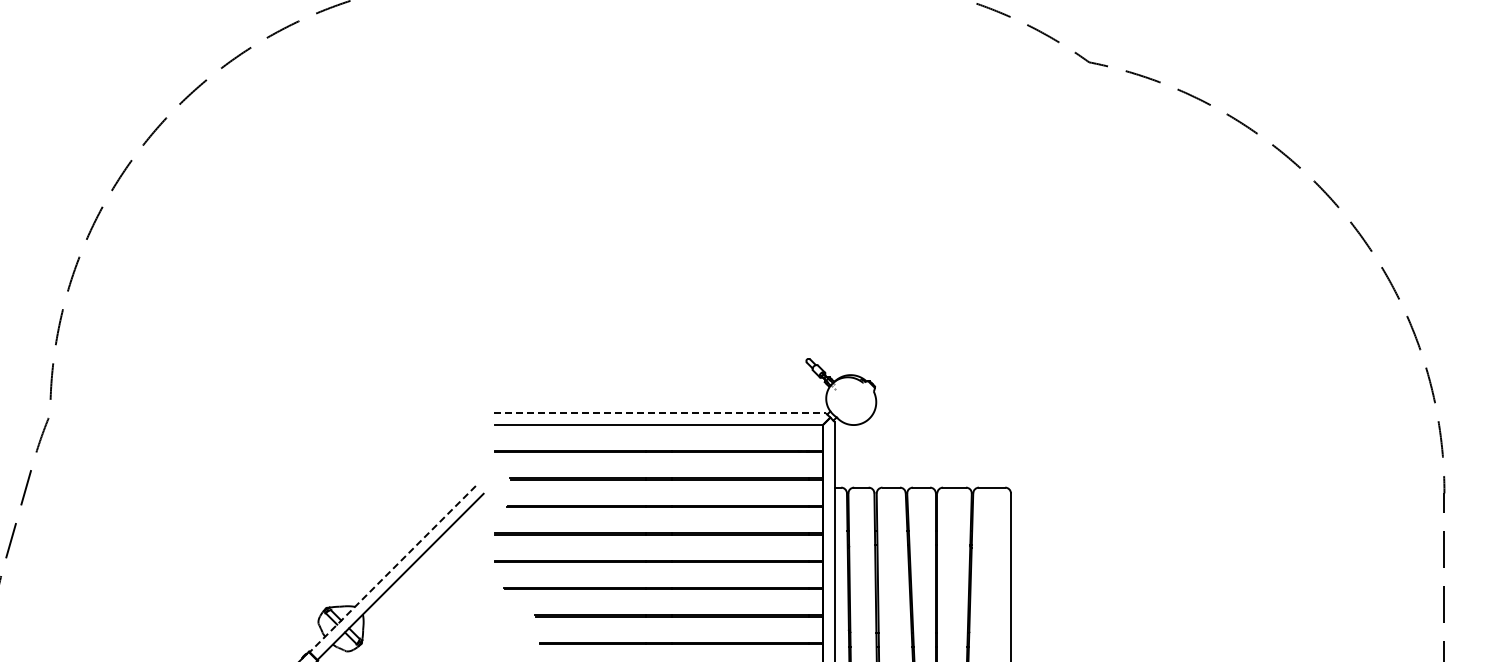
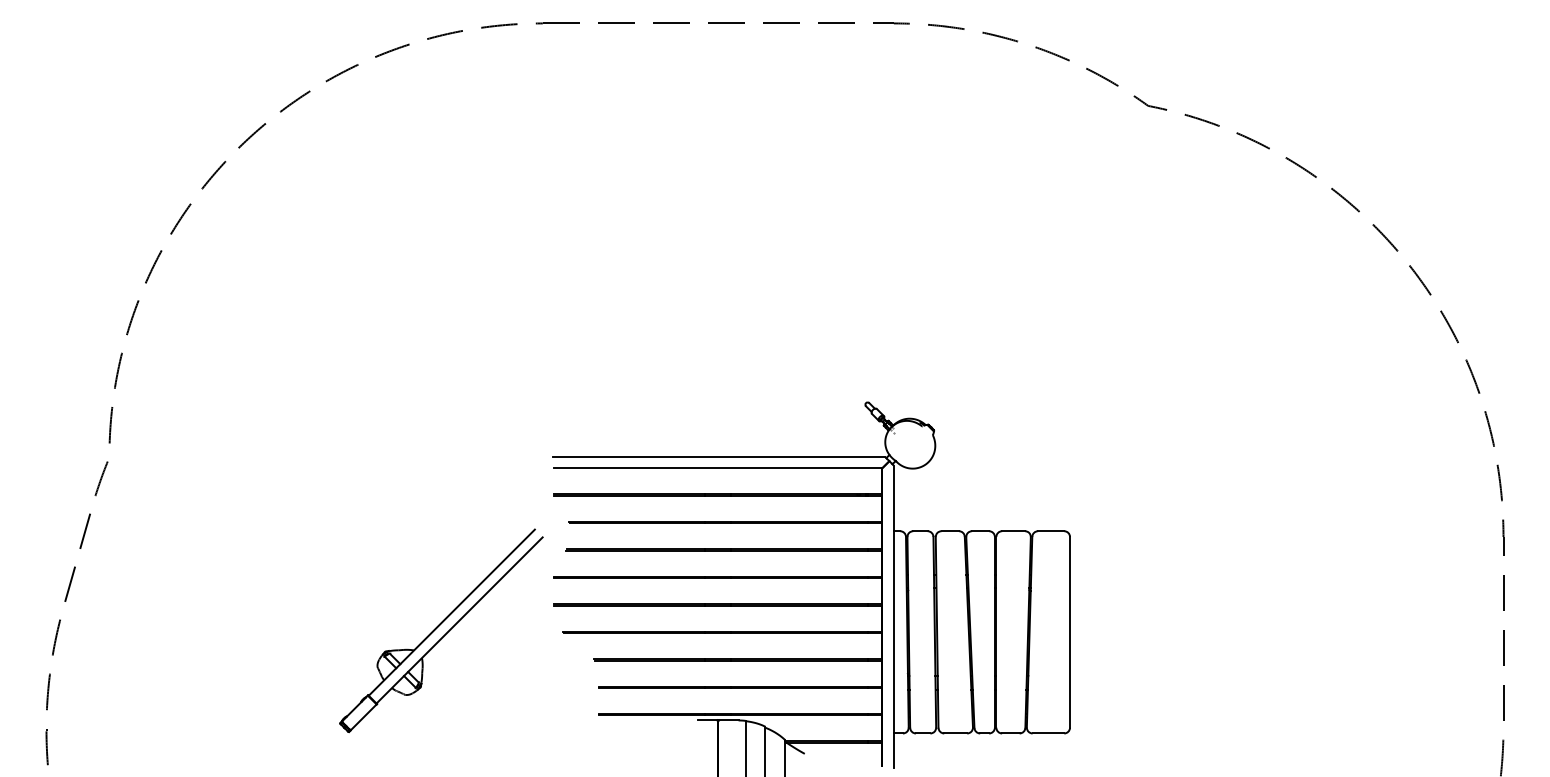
line: (660, 412) -> (719, 456), dashed -> solid
line: (392, 569) -> (451, 613), dashed -> solid

